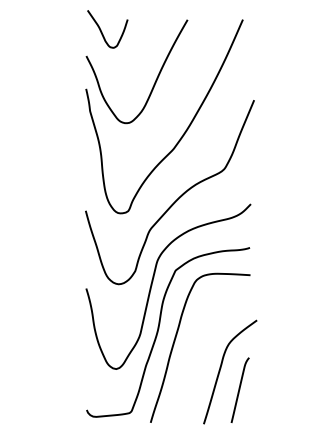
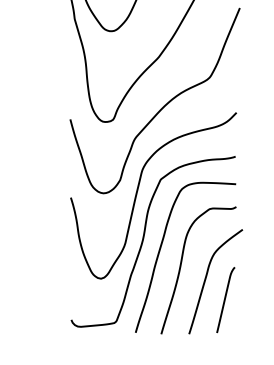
curve: (196, 356) -> (181, 266), added

